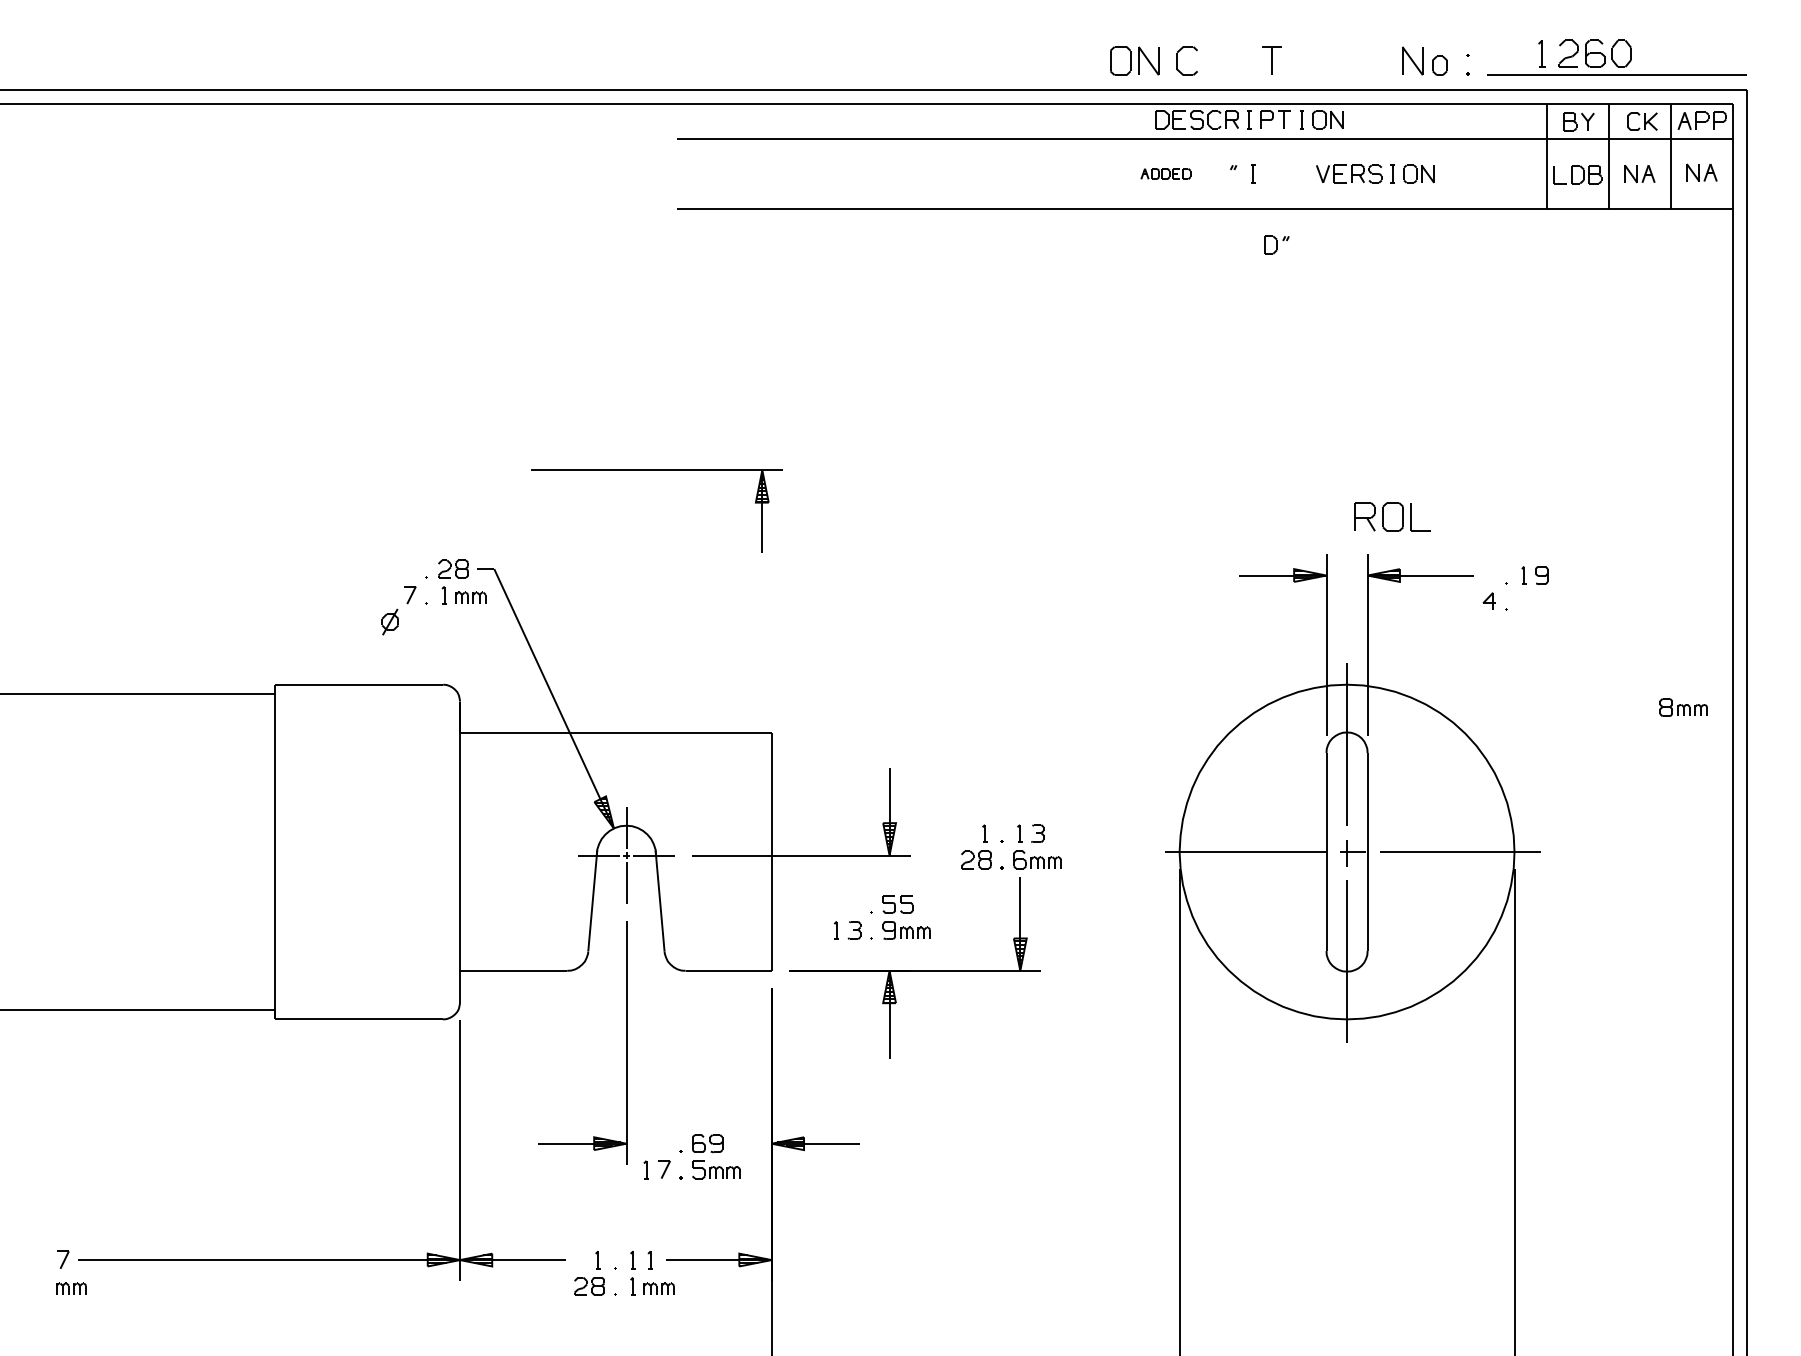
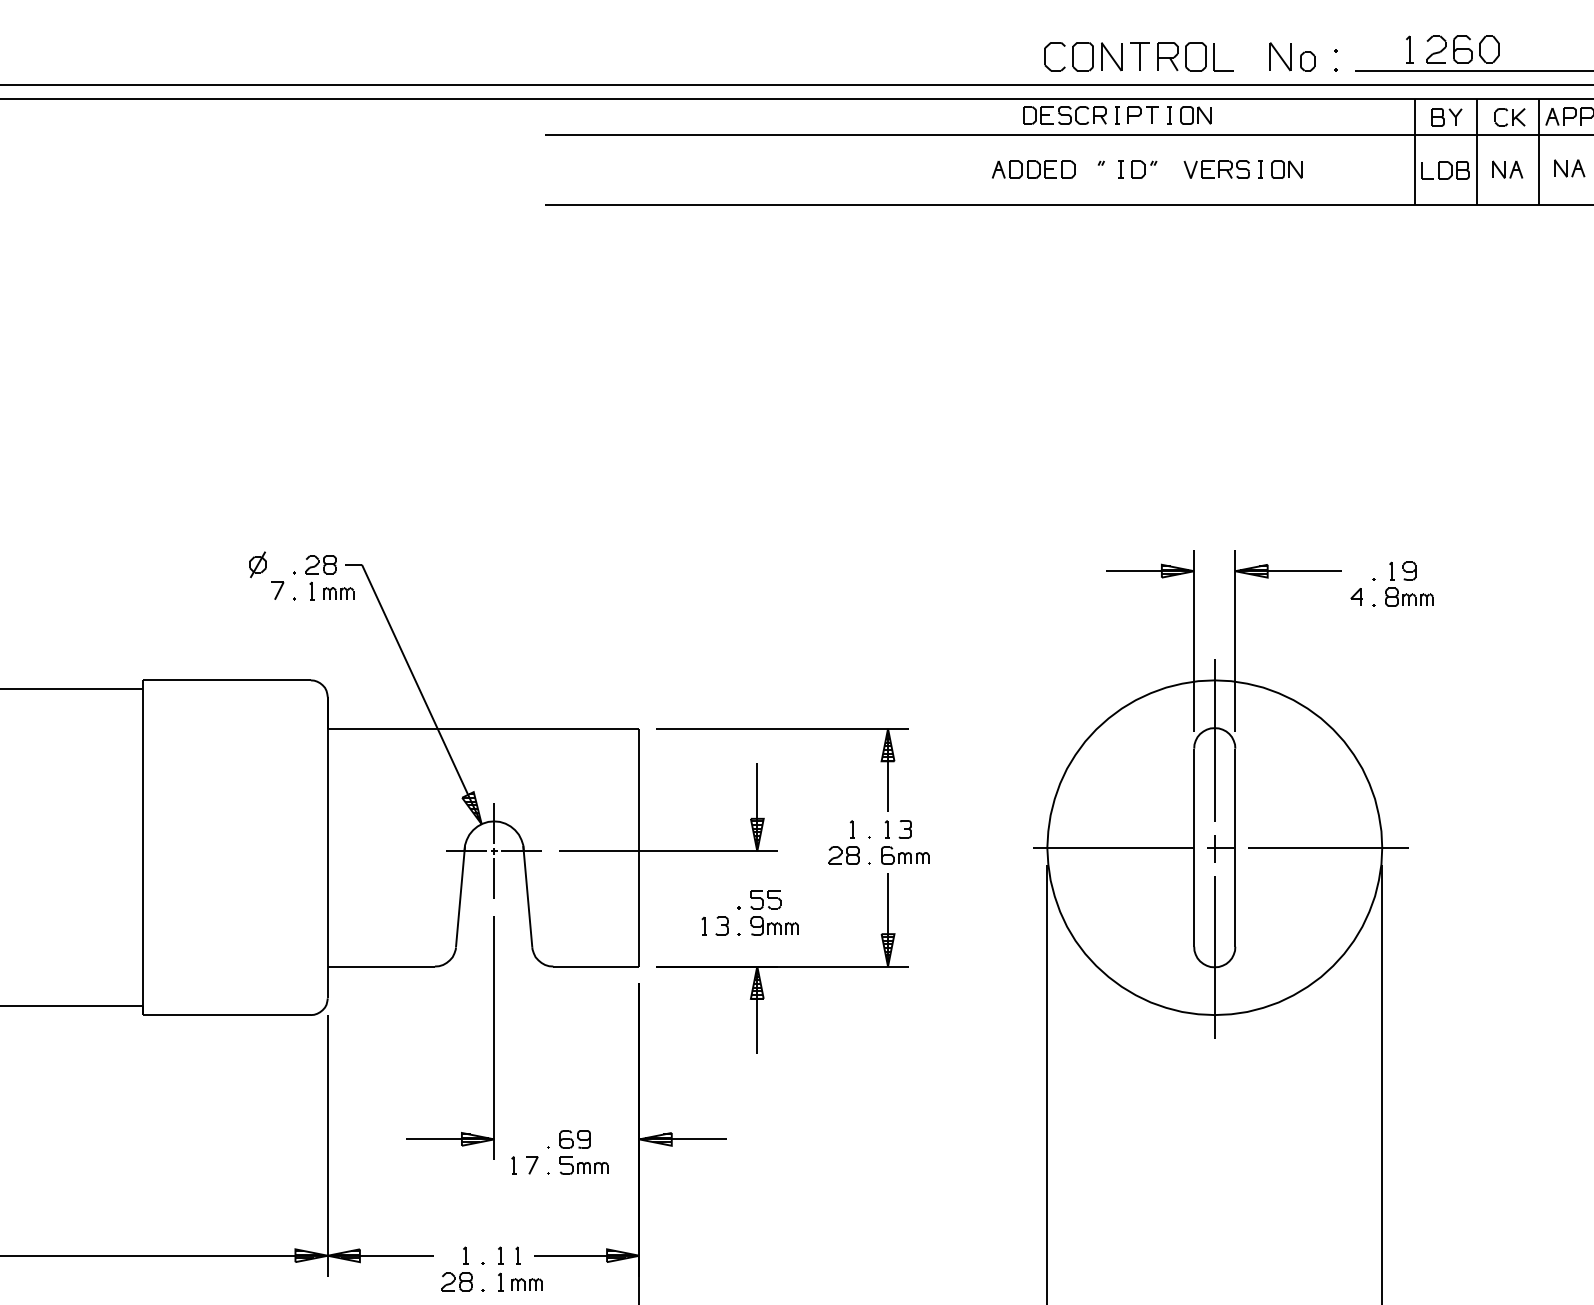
part: (1134, 60) -> (1097, 56), moved
part: (1165, 173) -> (1033, 169), size x1.67
part: (1276, 244) -> (1144, 169), moved
part: (656, 470) -> (782, 729), moved
part: (1392, 516) -> (1195, 56), moved
part: (389, 621) -> (257, 564), moved
part: (1683, 707) -> (1409, 597), moved

